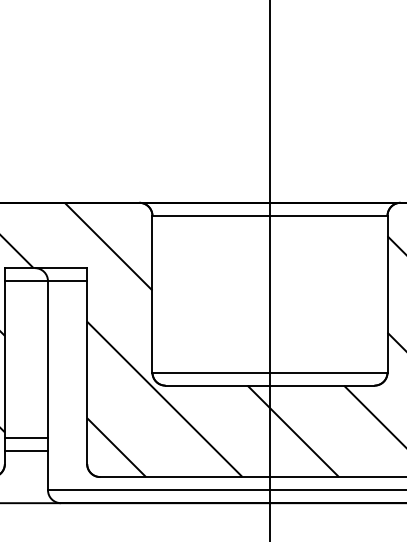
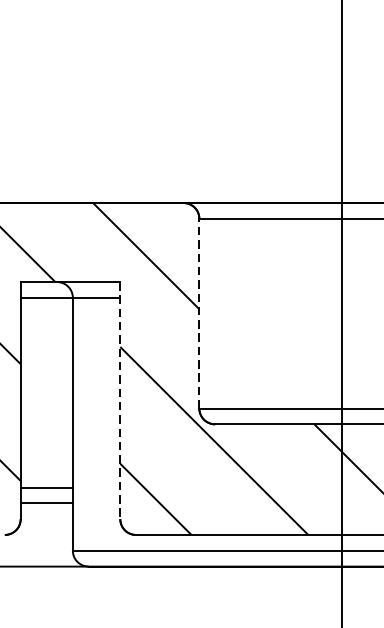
line: (152, 293) -> (199, 312), solid -> dashed
line: (87, 366) -> (120, 401), solid -> dashed

